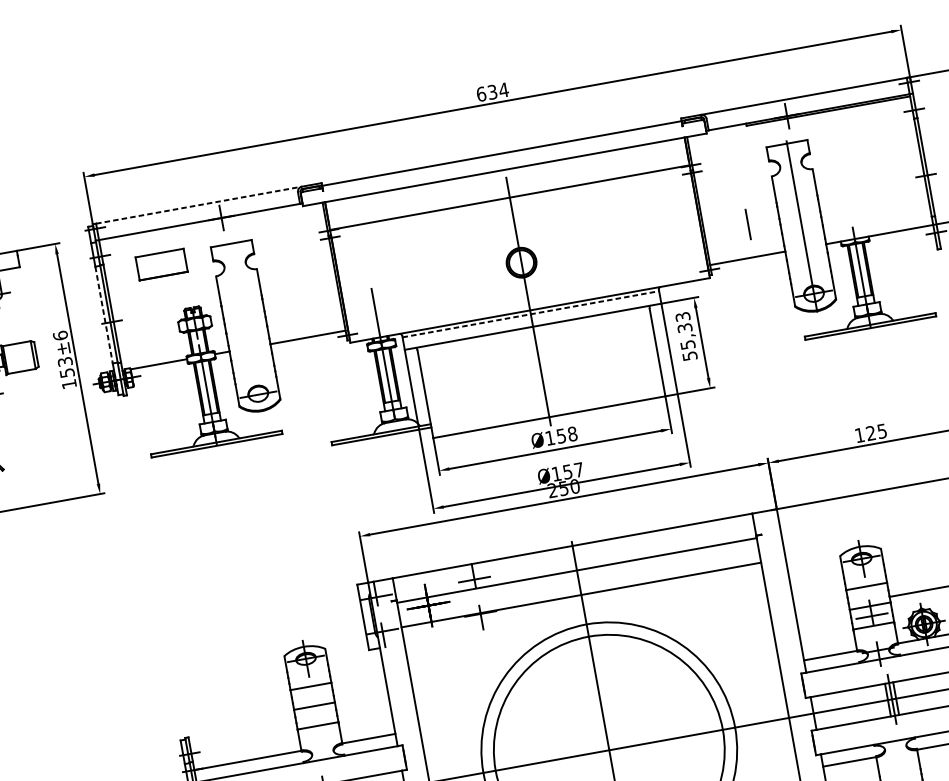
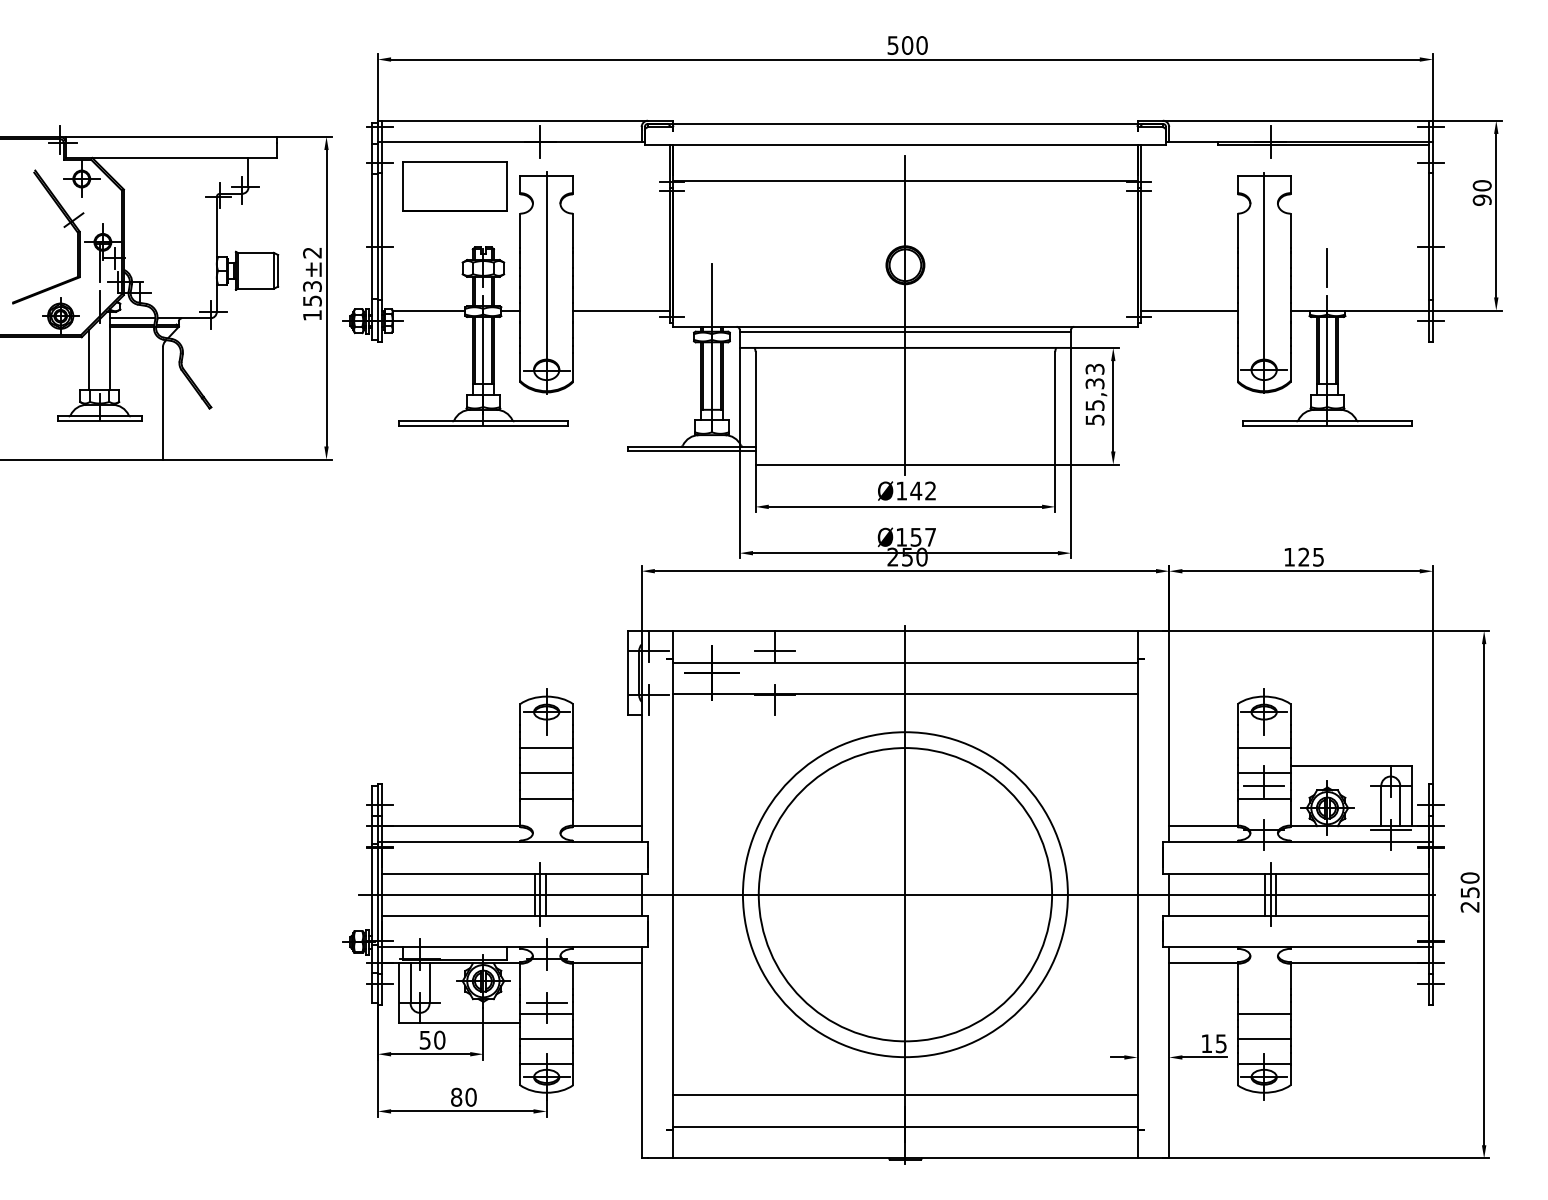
text: (492, 92) -> (907, 45), 634 -> 500
line: (199, 204) -> (515, 120), dashed -> solid
line: (747, 223) -> (1326, 267), moved
part: (161, 264) -> (454, 186), size x1.67
line: (530, 314) -> (905, 331), dashed -> solid
line: (104, 315) -> (371, 237), dashed -> solid
line: (245, 326) -> (546, 282), added
text: (60, 335) -> (312, 252), ±6 -> ±2
text: (566, 434) -> (923, 490), 158 -> 142

